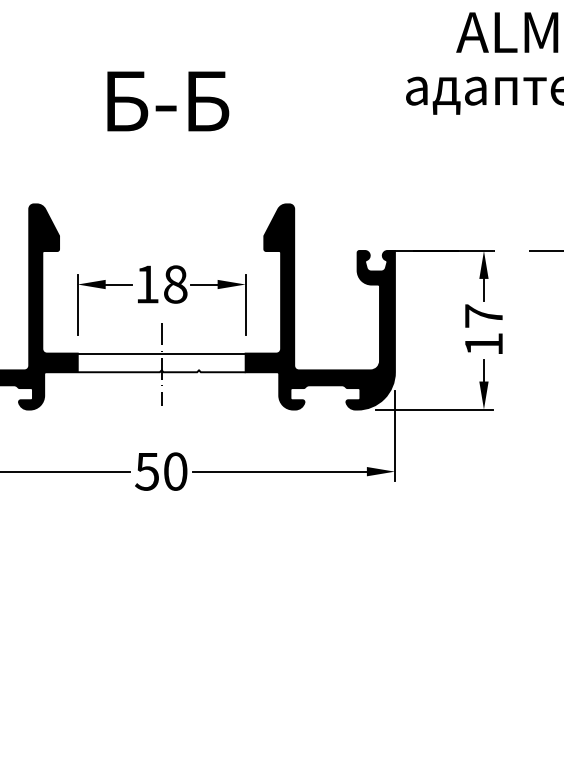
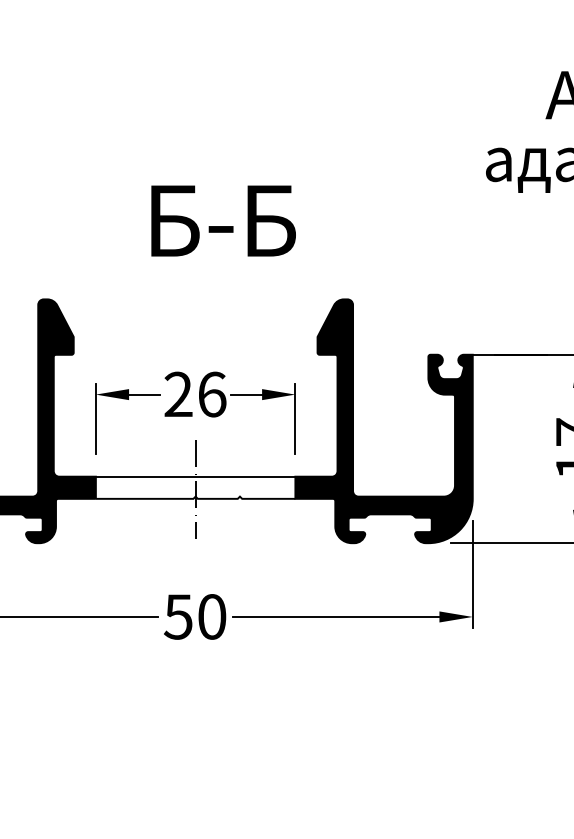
text: (168, 101) -> (223, 221), moved
text: (161, 284) -> (195, 394), 18 -> 26

